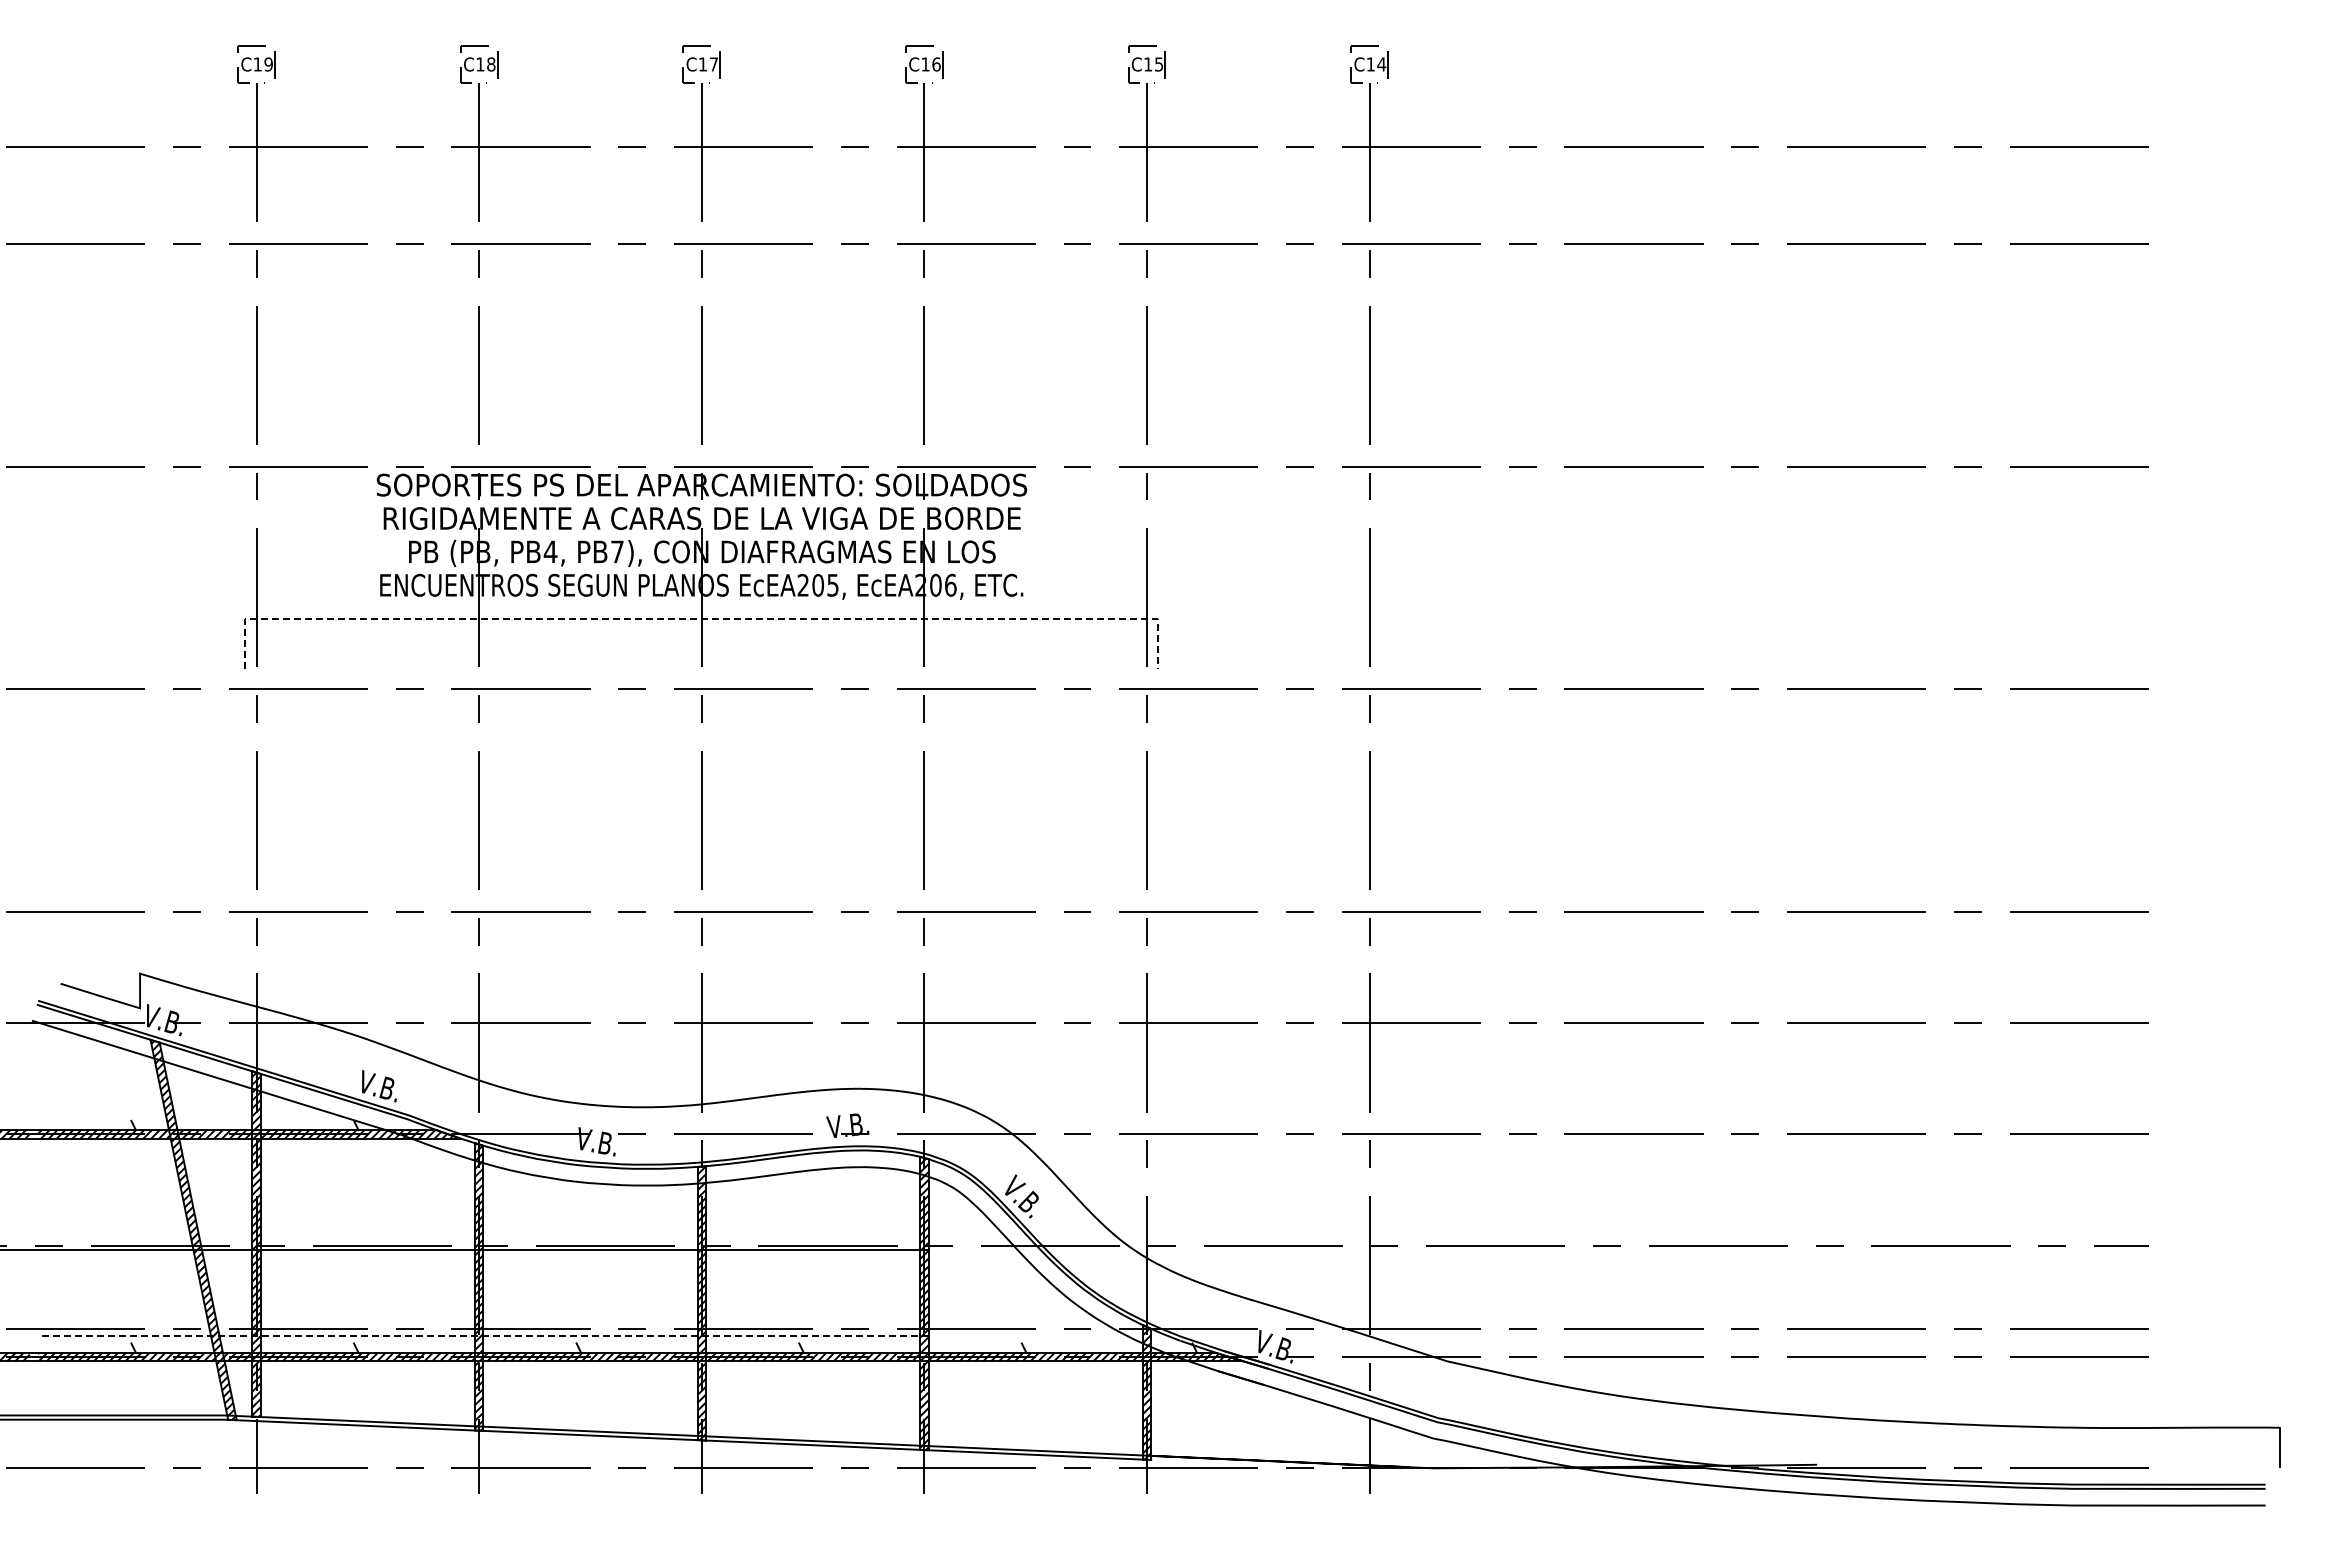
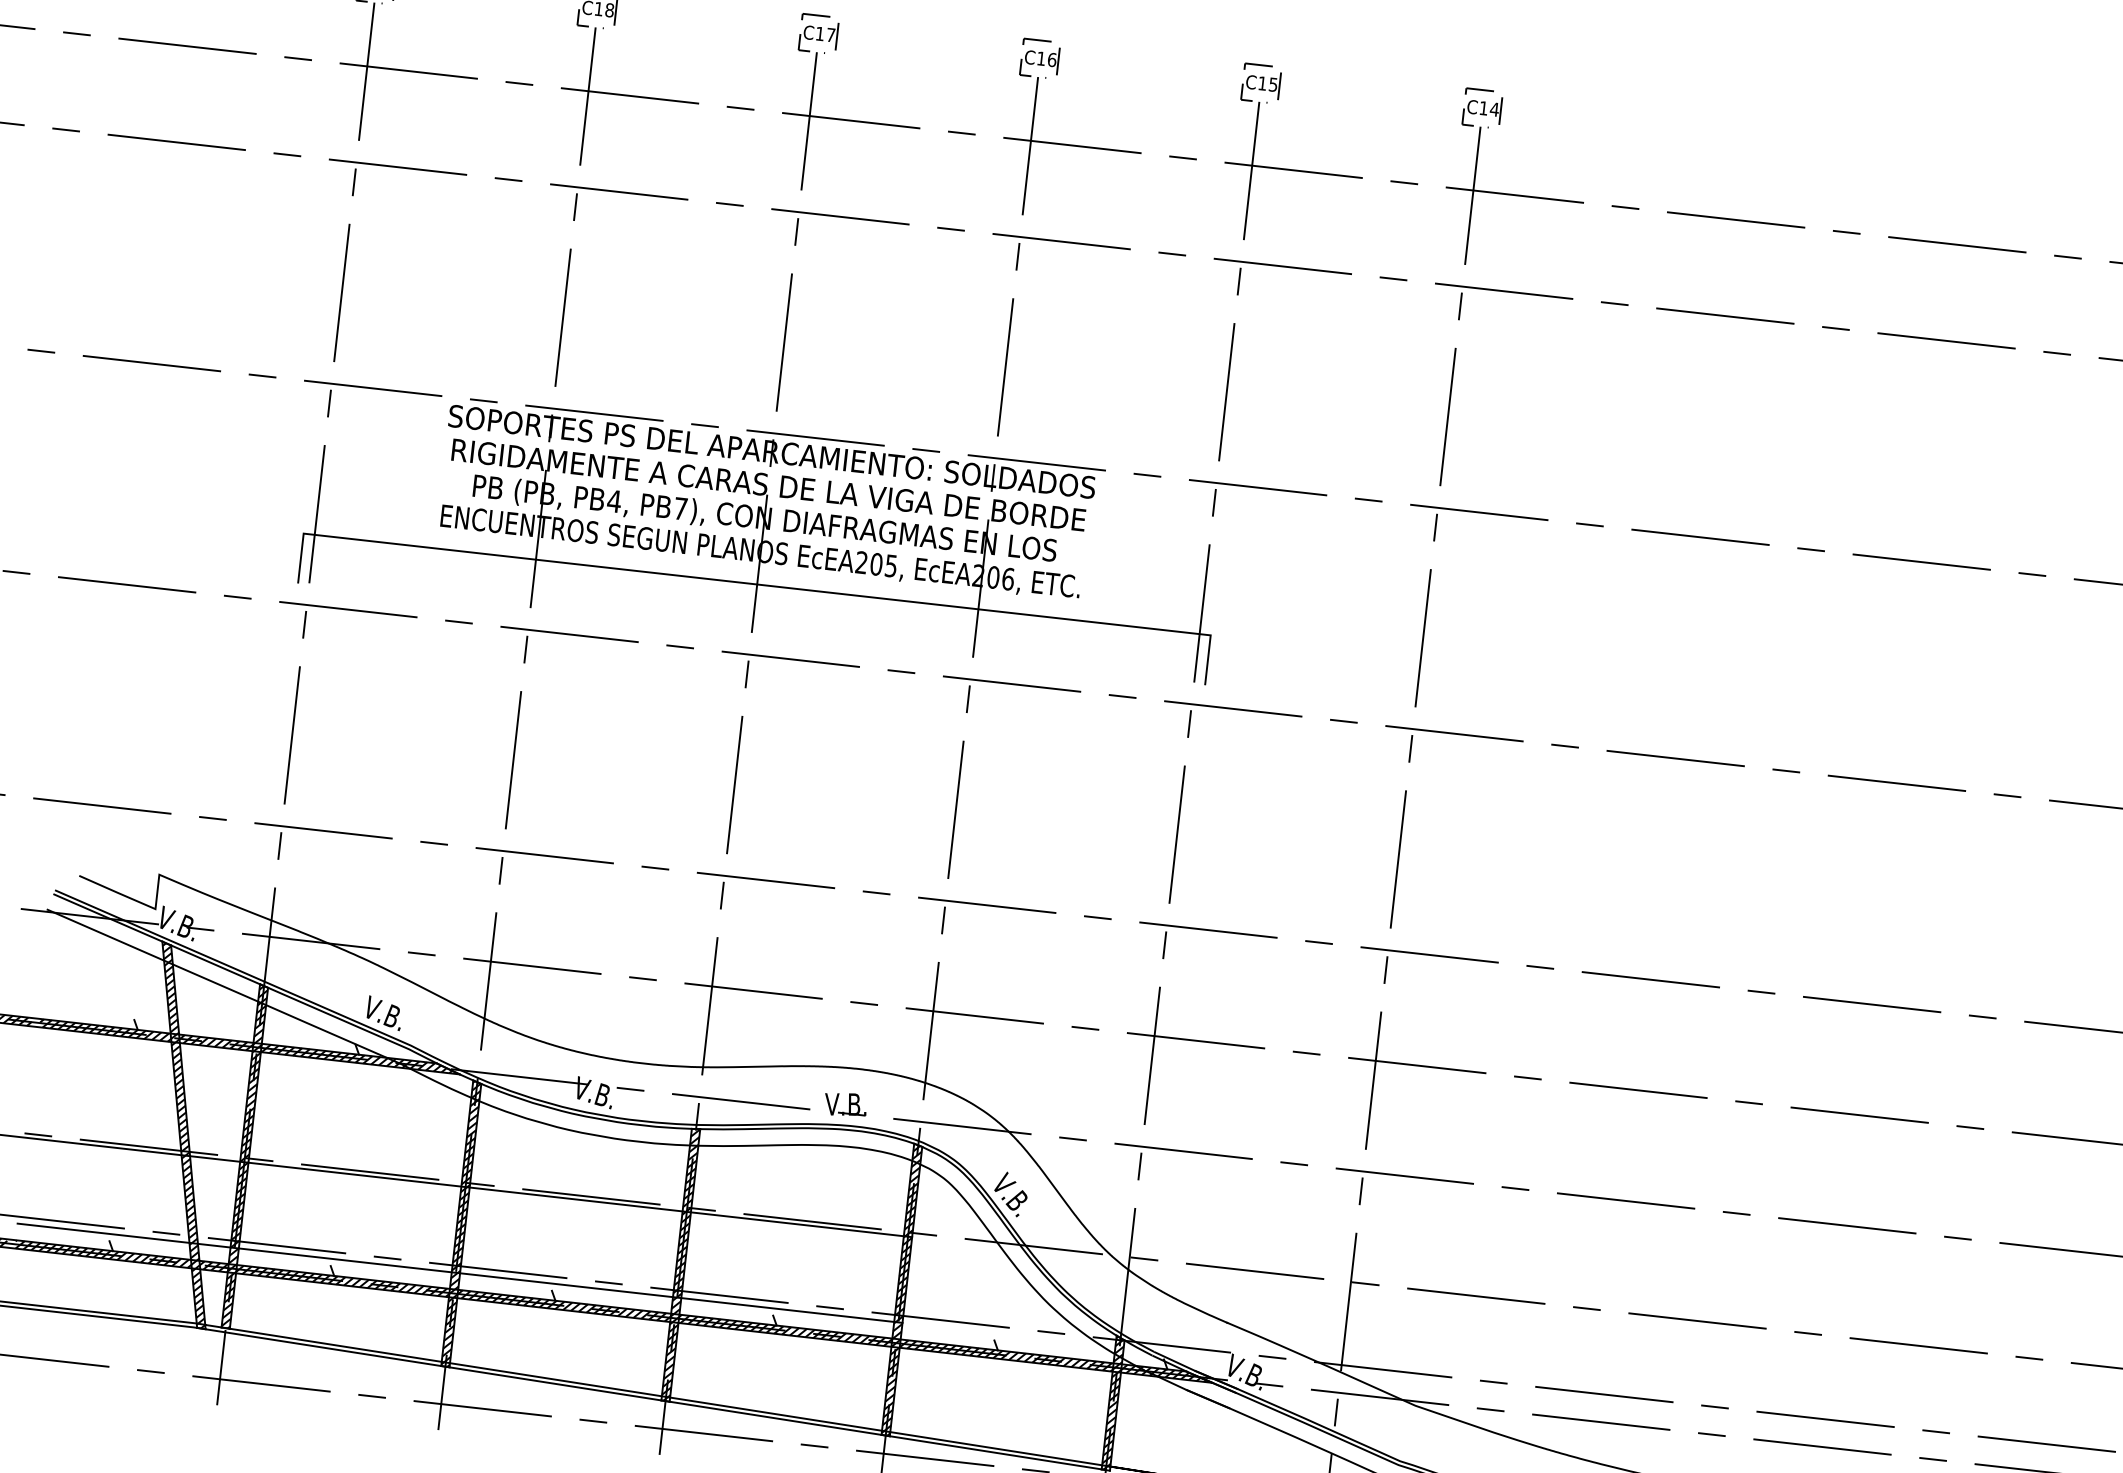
line: (702, 618) -> (757, 584), dashed -> solid
line: (482, 1336) -> (459, 1273), dashed -> solid

